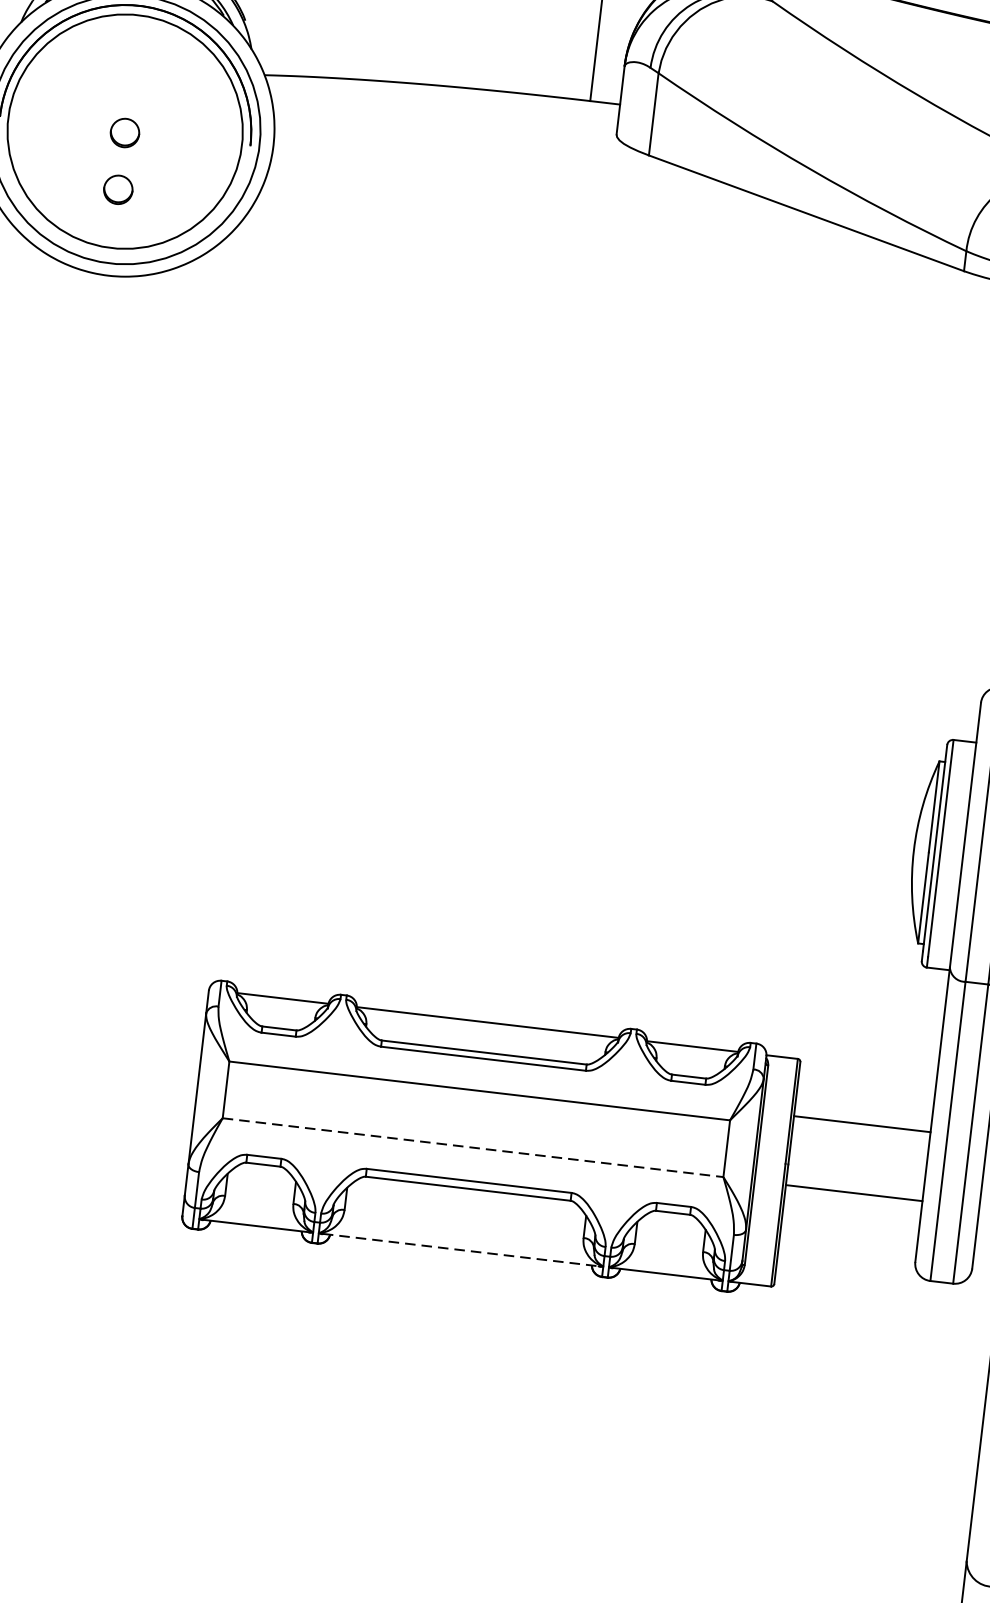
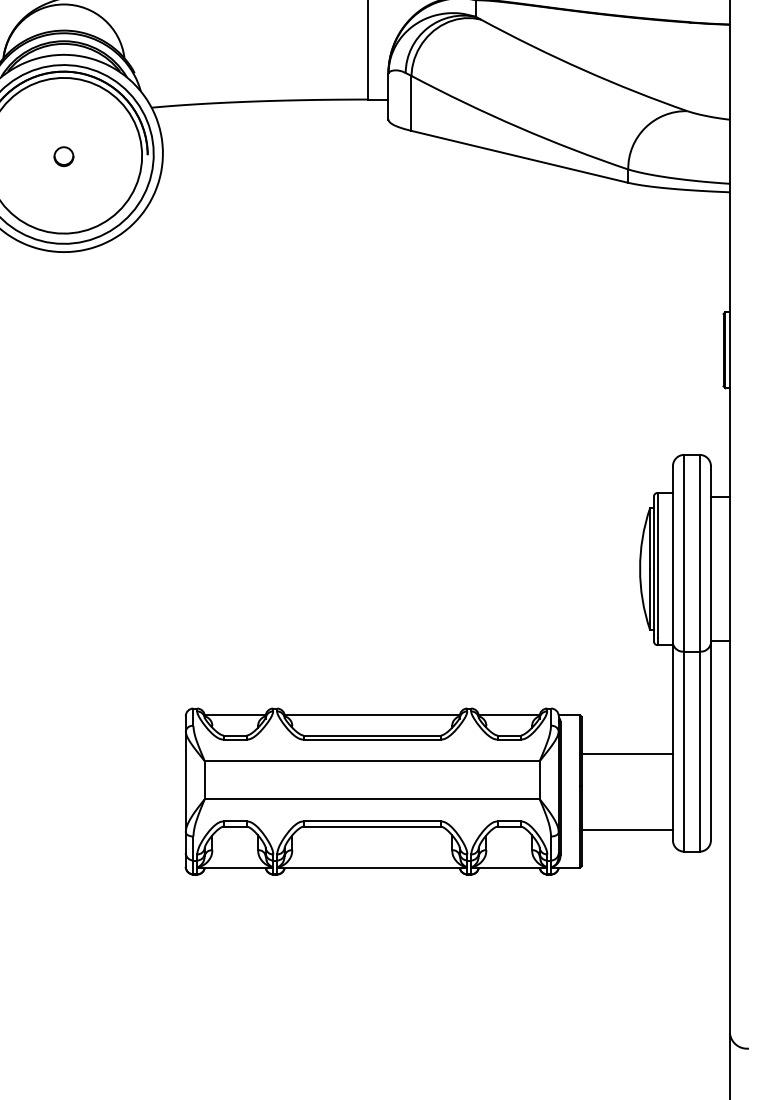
part: (117, 189) -> (63, 194), removed
line: (473, 1148) -> (372, 799), dashed -> solid
line: (853, 1192) -> (626, 829), moved
line: (461, 1249) -> (372, 867), dashed -> solid

